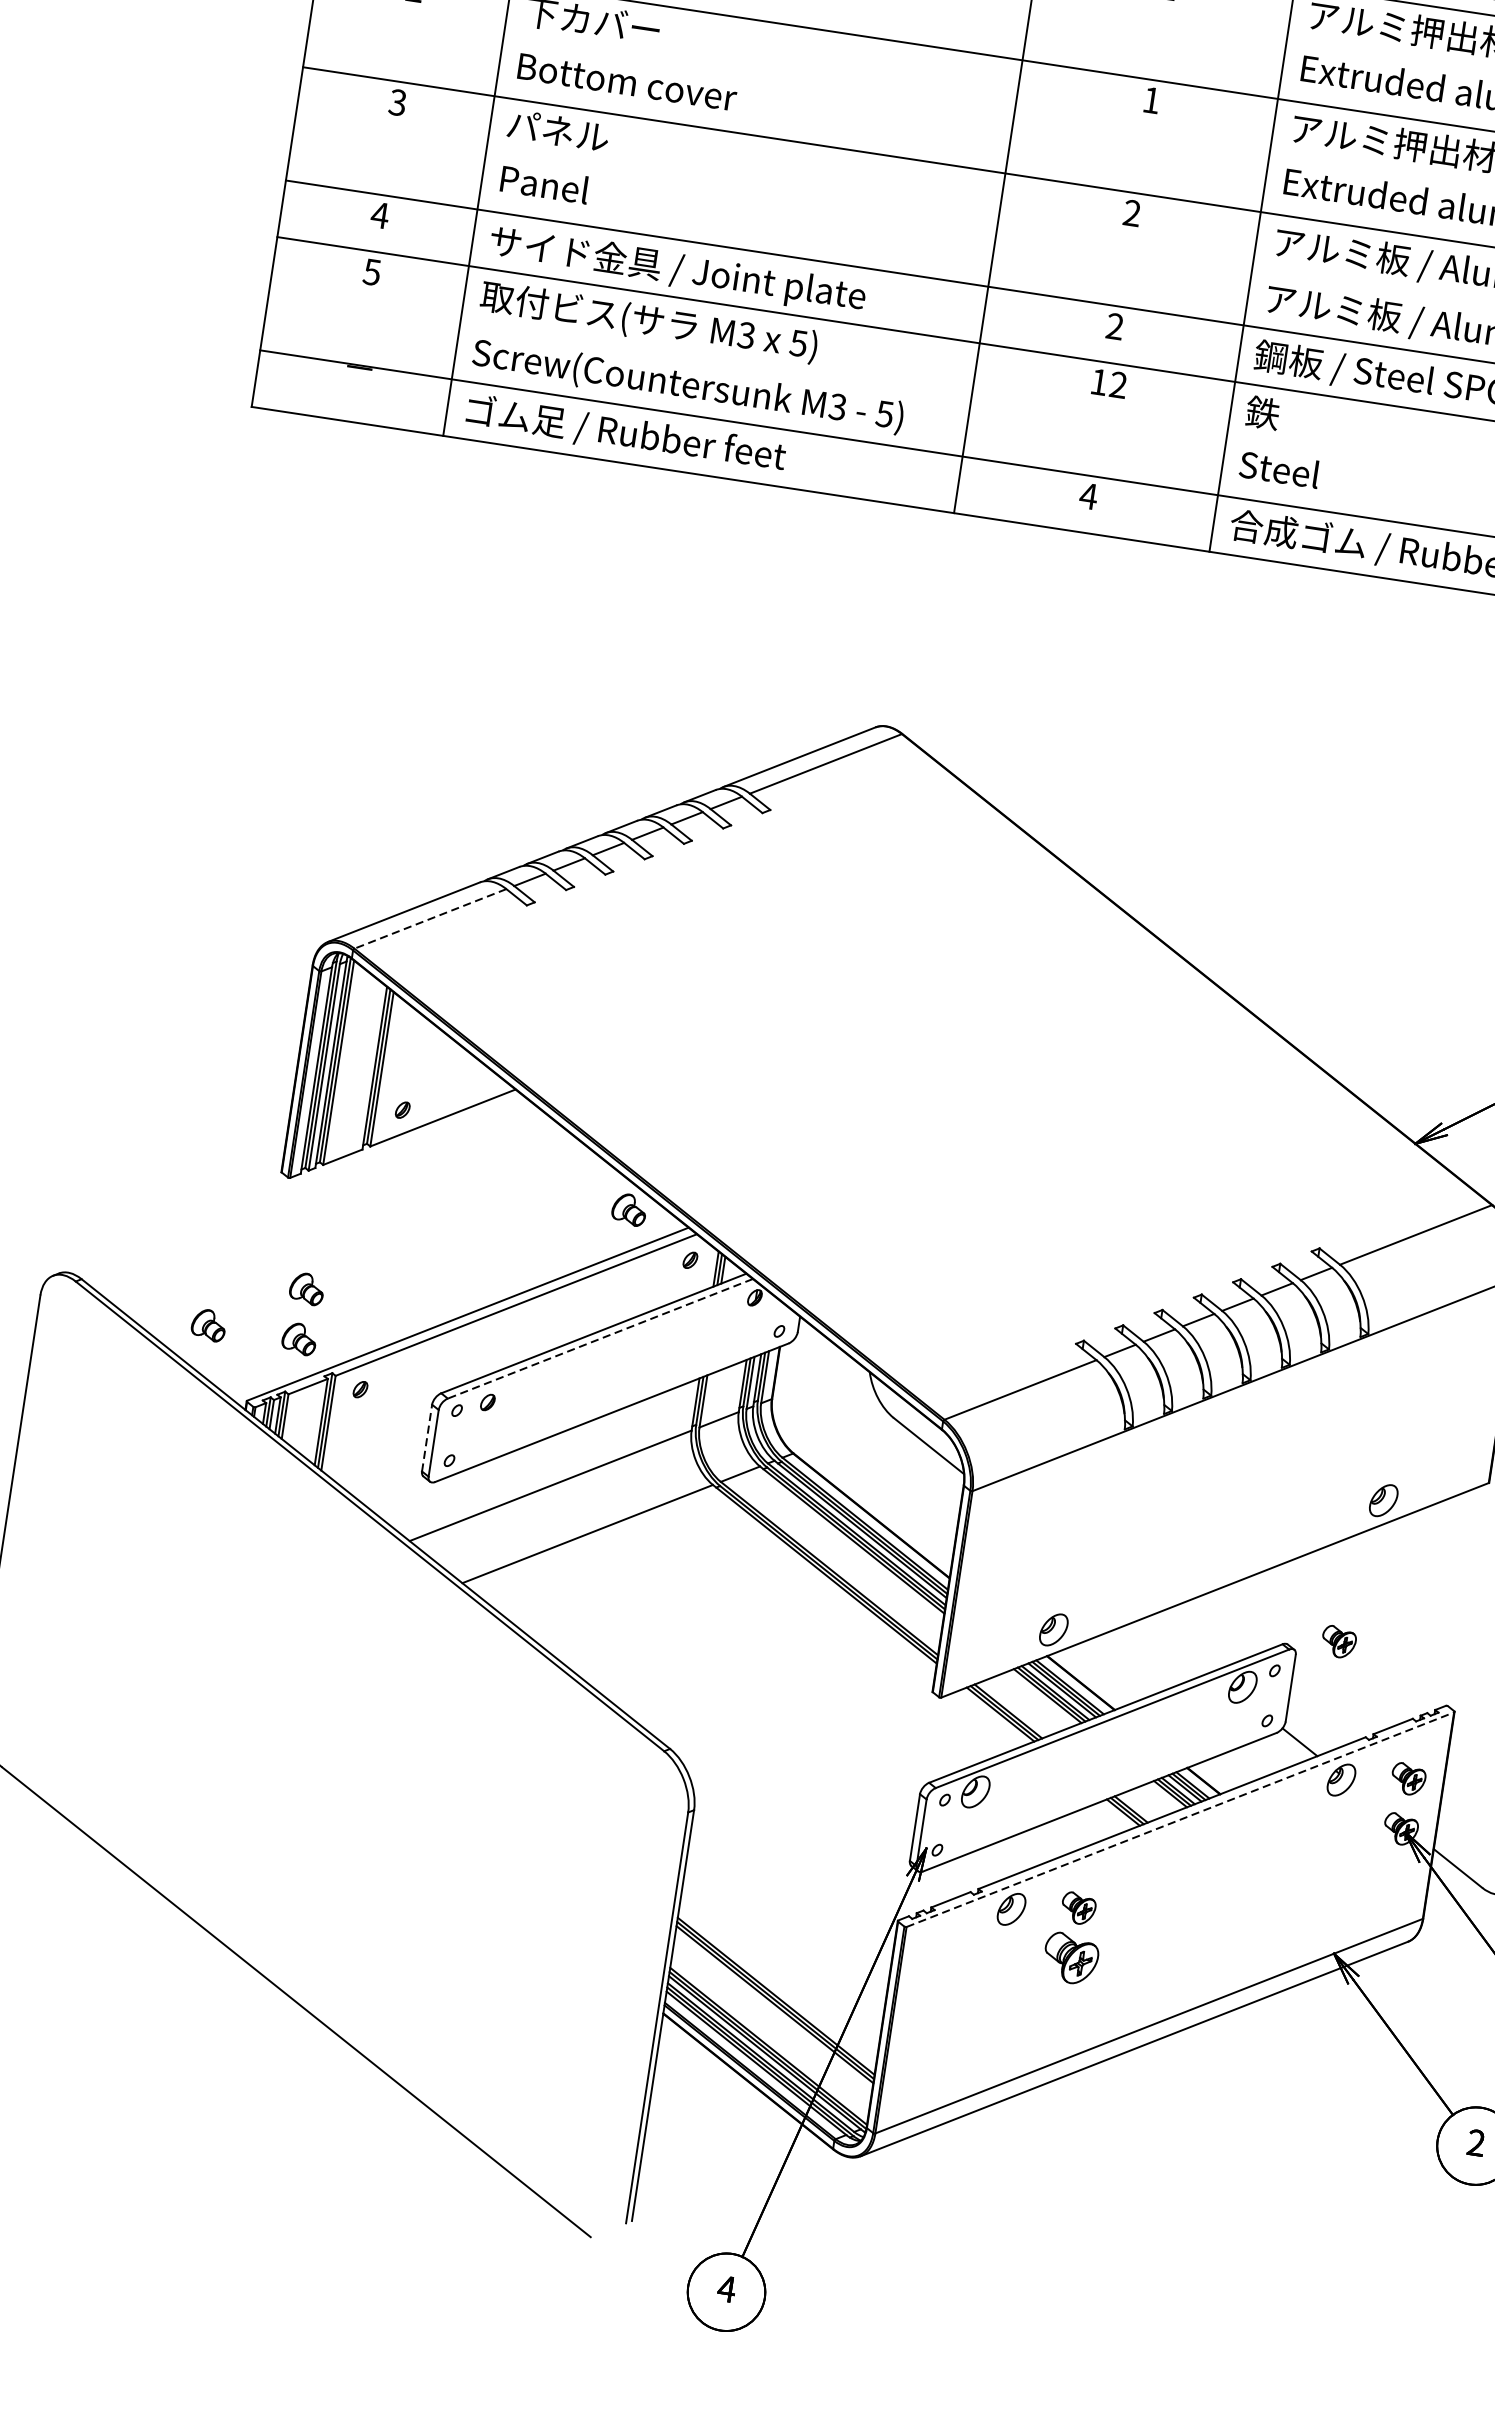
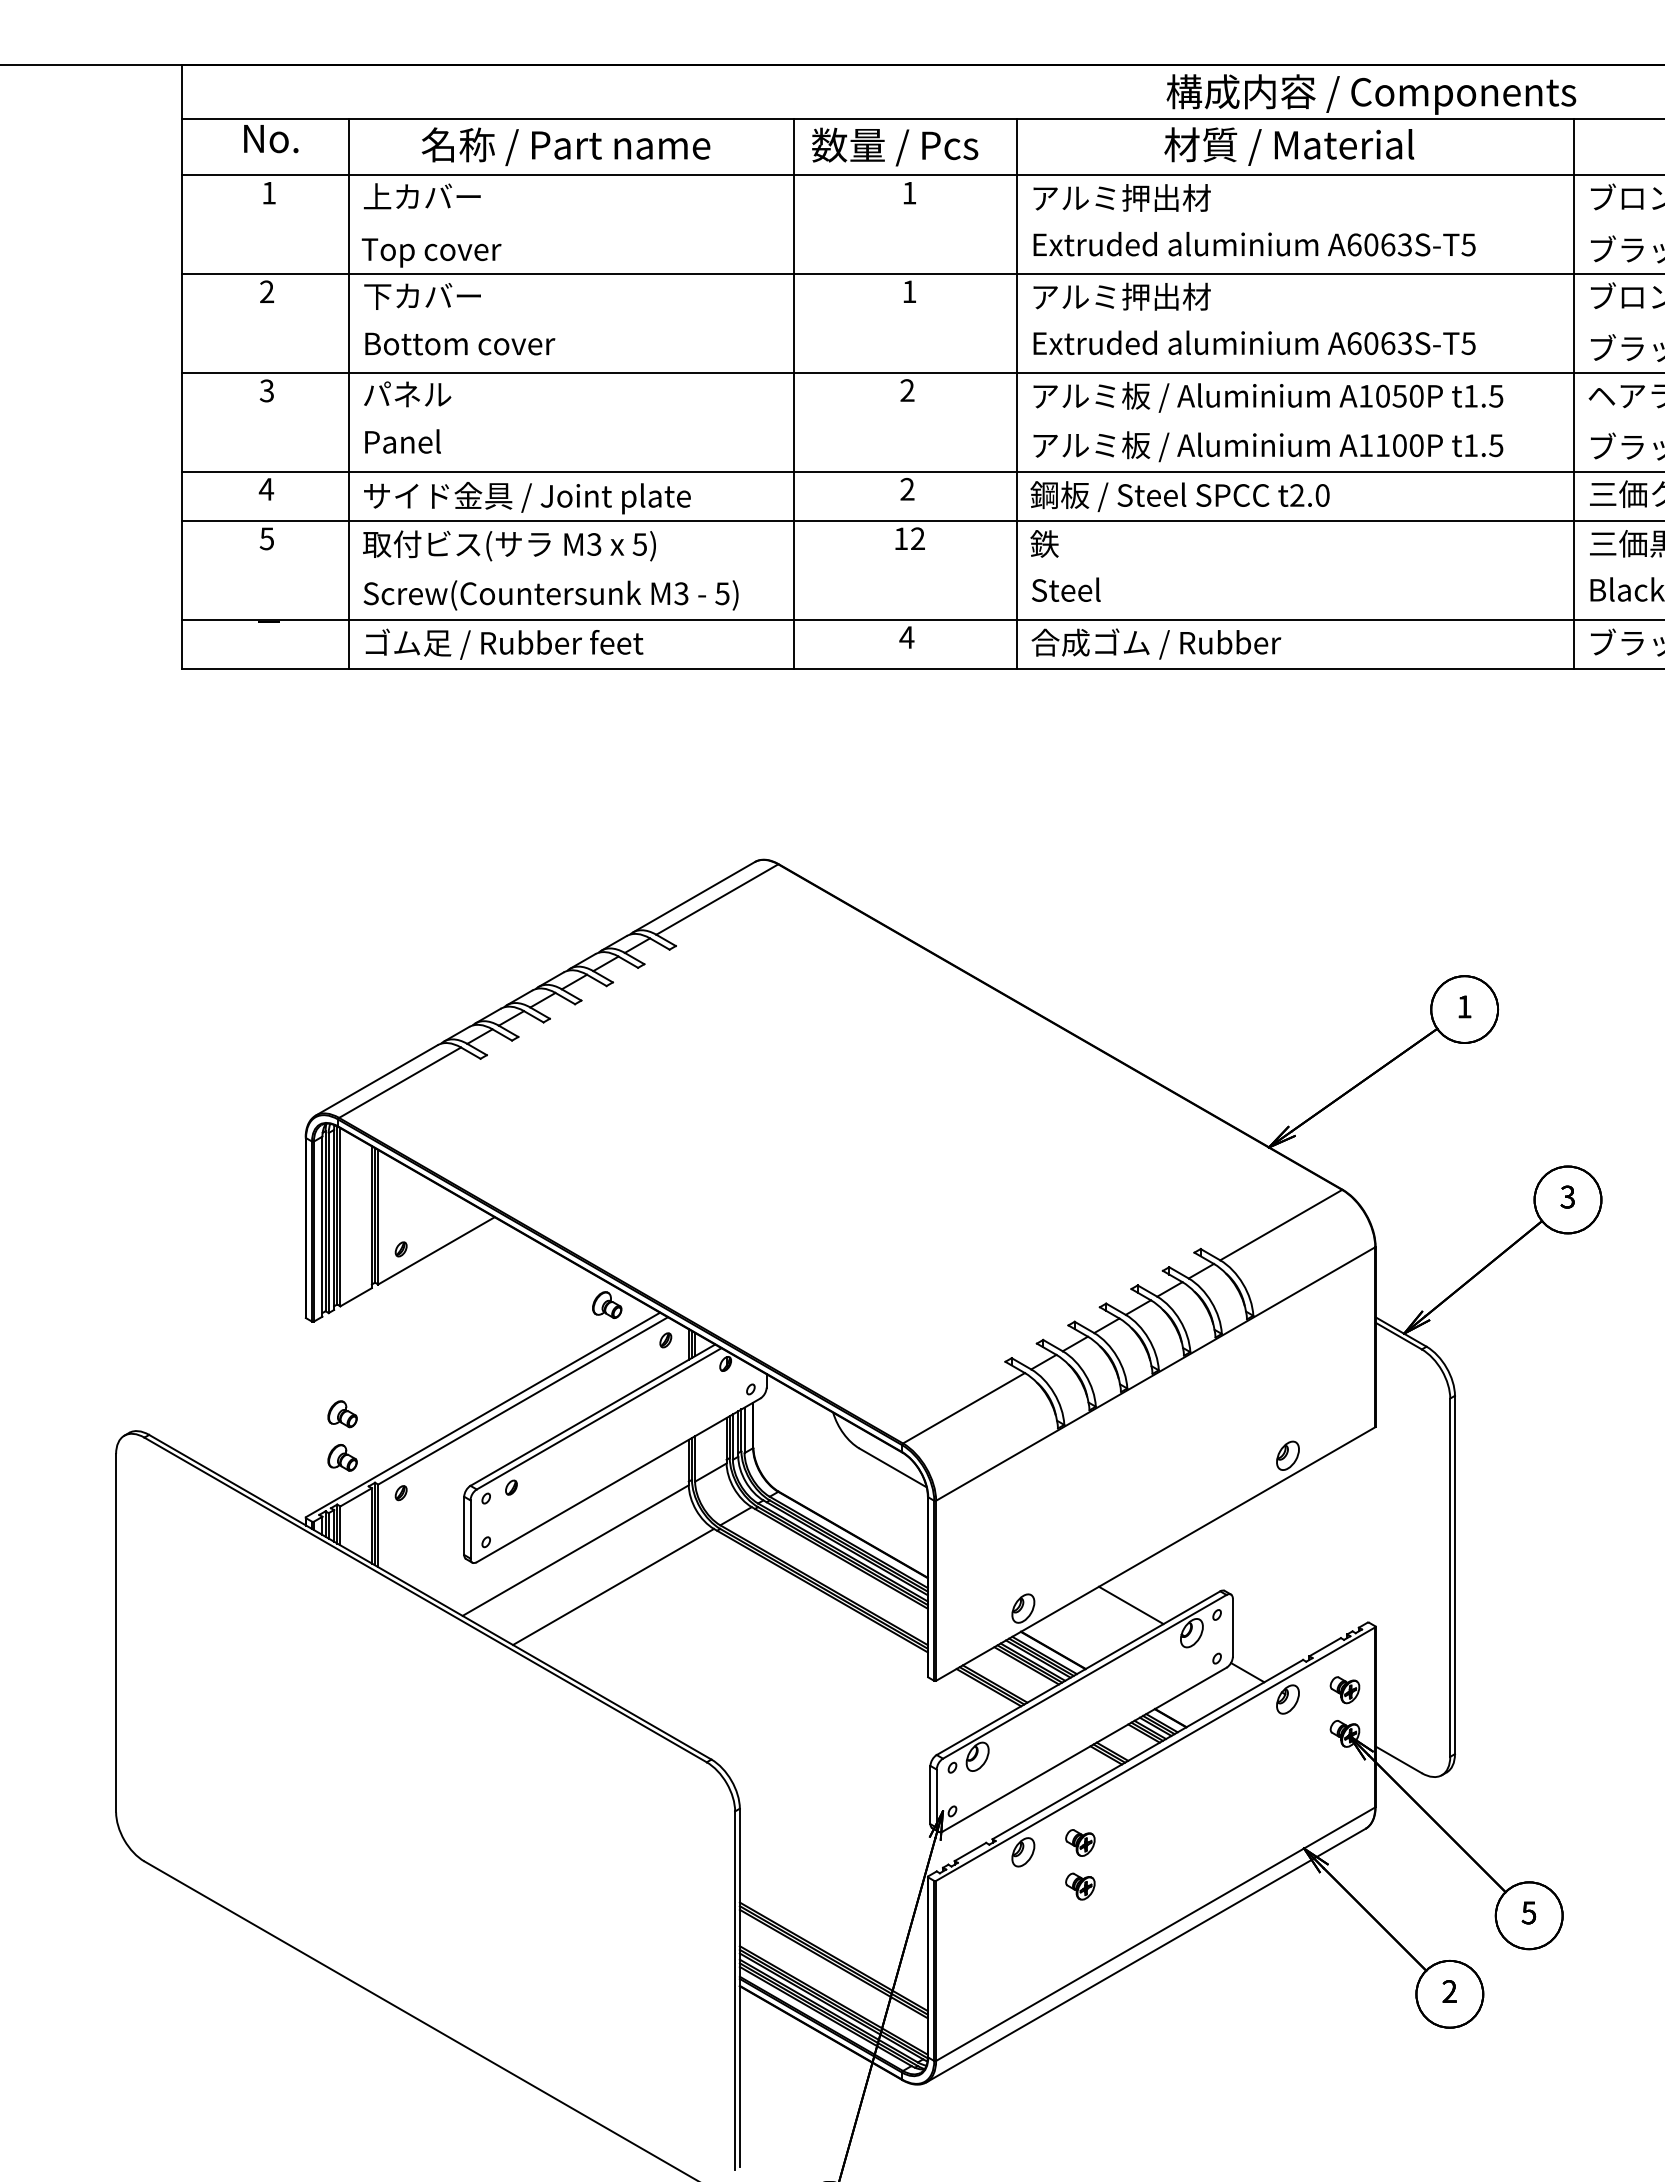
line: (429, 918) -> (399, 1082), dashed -> solid
part: (208, 1324) -> (263, 1457), removed
line: (599, 1339) -> (598, 1419), dashed -> solid
line: (427, 1437) -> (464, 1525), dashed -> solid
part: (1338, 1642) -> (1267, 1582), removed
line: (1177, 1644) -> (1130, 1605), added
line: (1180, 1820) -> (1155, 1754), dashed -> solid
part: (1071, 1958) -> (1080, 1886), size x0.62

